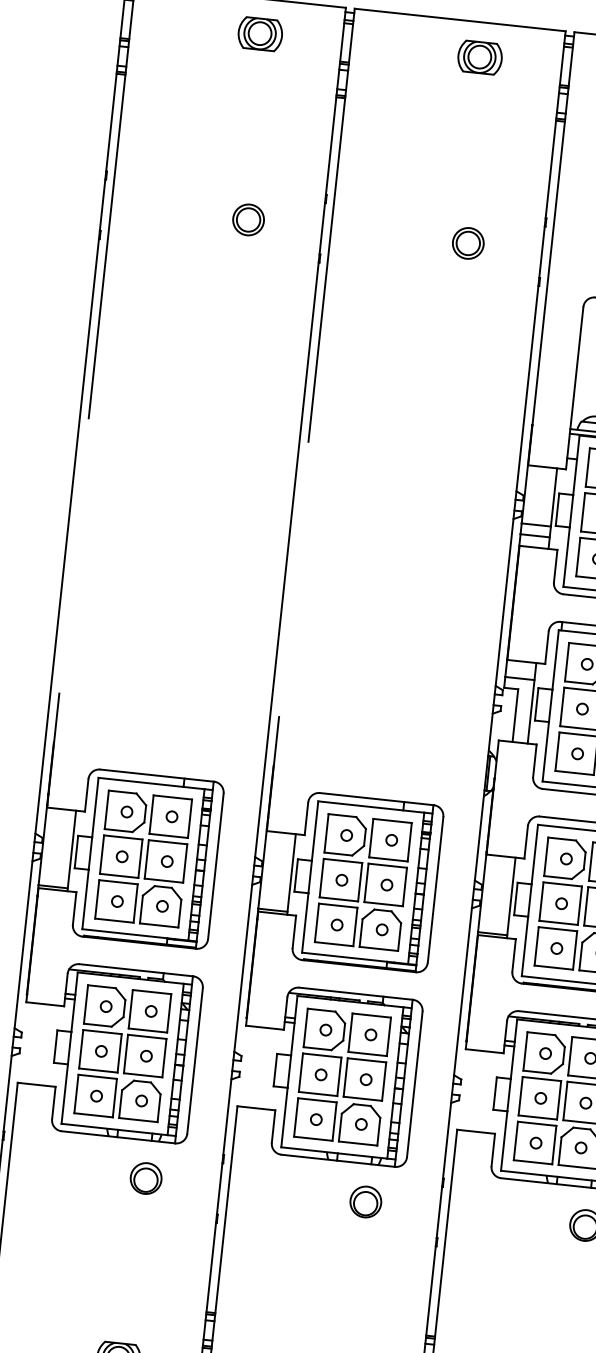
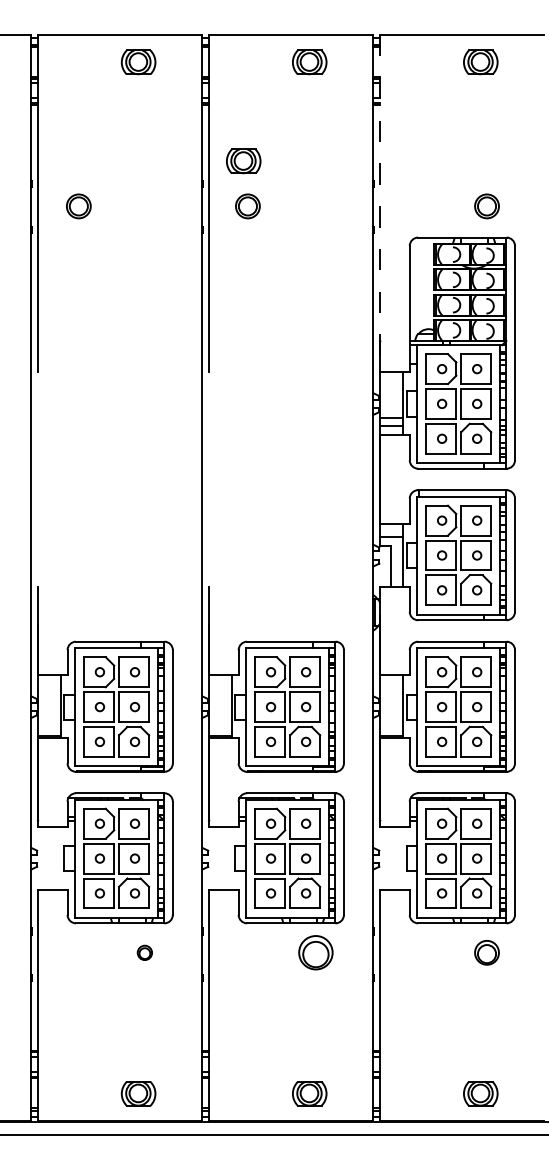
part: (381, 175) -> (243, 161), added
part: (248, 220) -> (78, 206), moved
part: (467, 243) -> (247, 206), moved
line: (551, 248) -> (380, 203), solid -> dashed
part: (145, 1178) -> (144, 952), size x0.6
part: (365, 1201) -> (315, 952), size x1.4

